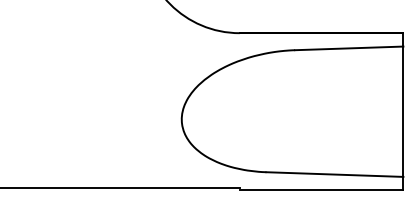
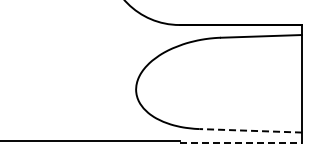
line: (334, 174) -> (250, 130), solid -> dashed
line: (322, 190) -> (241, 142), solid -> dashed

